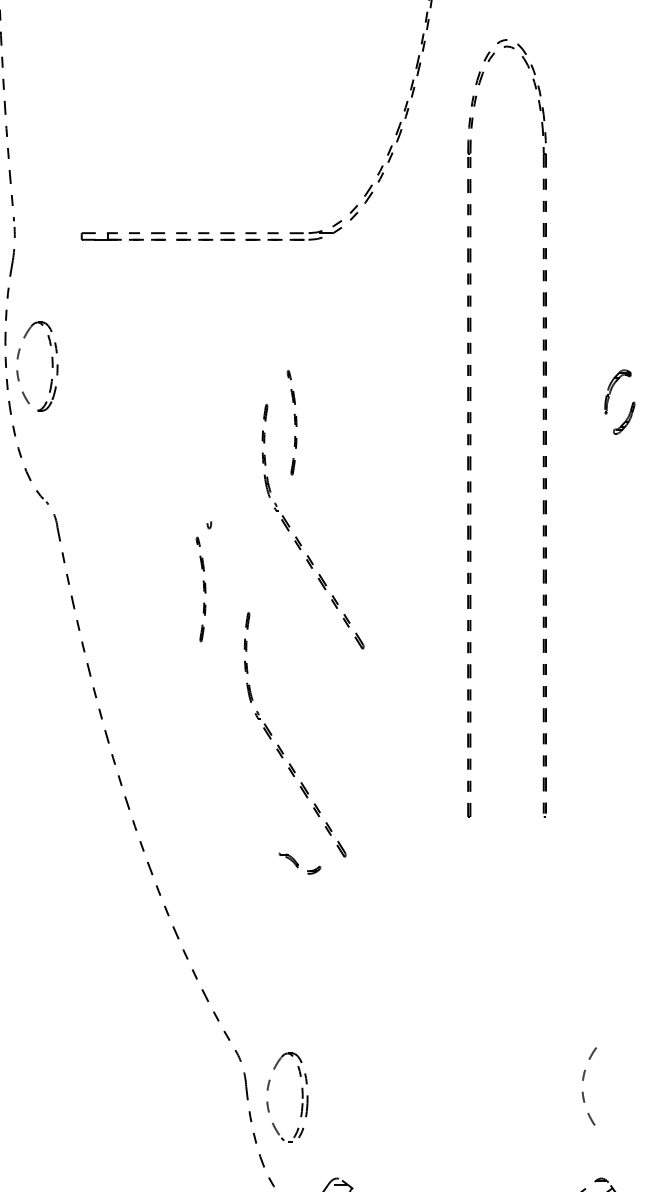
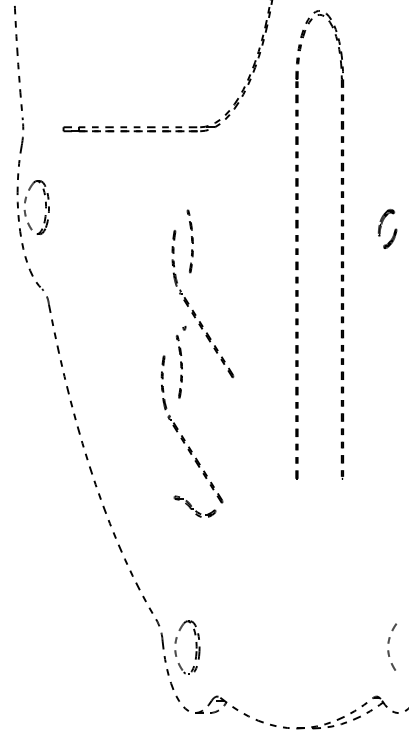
part: (202, 582) -> (180, 362), moved
part: (299, 862) -> (194, 506), size x1.67
curve: (584, 1080) -> (389, 643), moved

